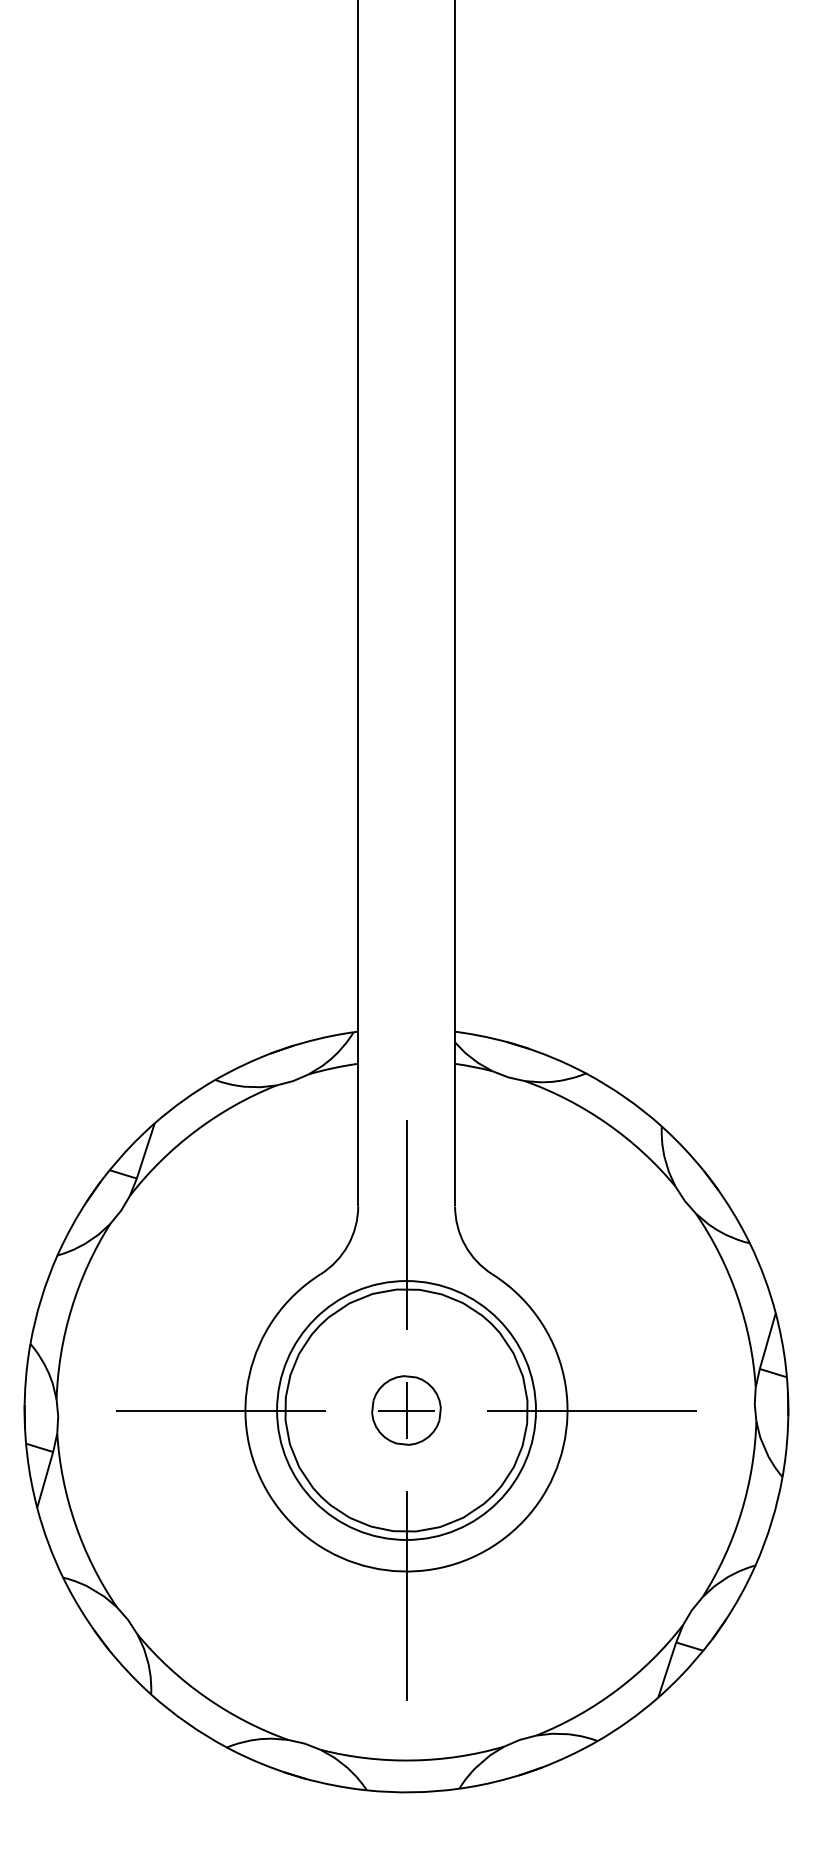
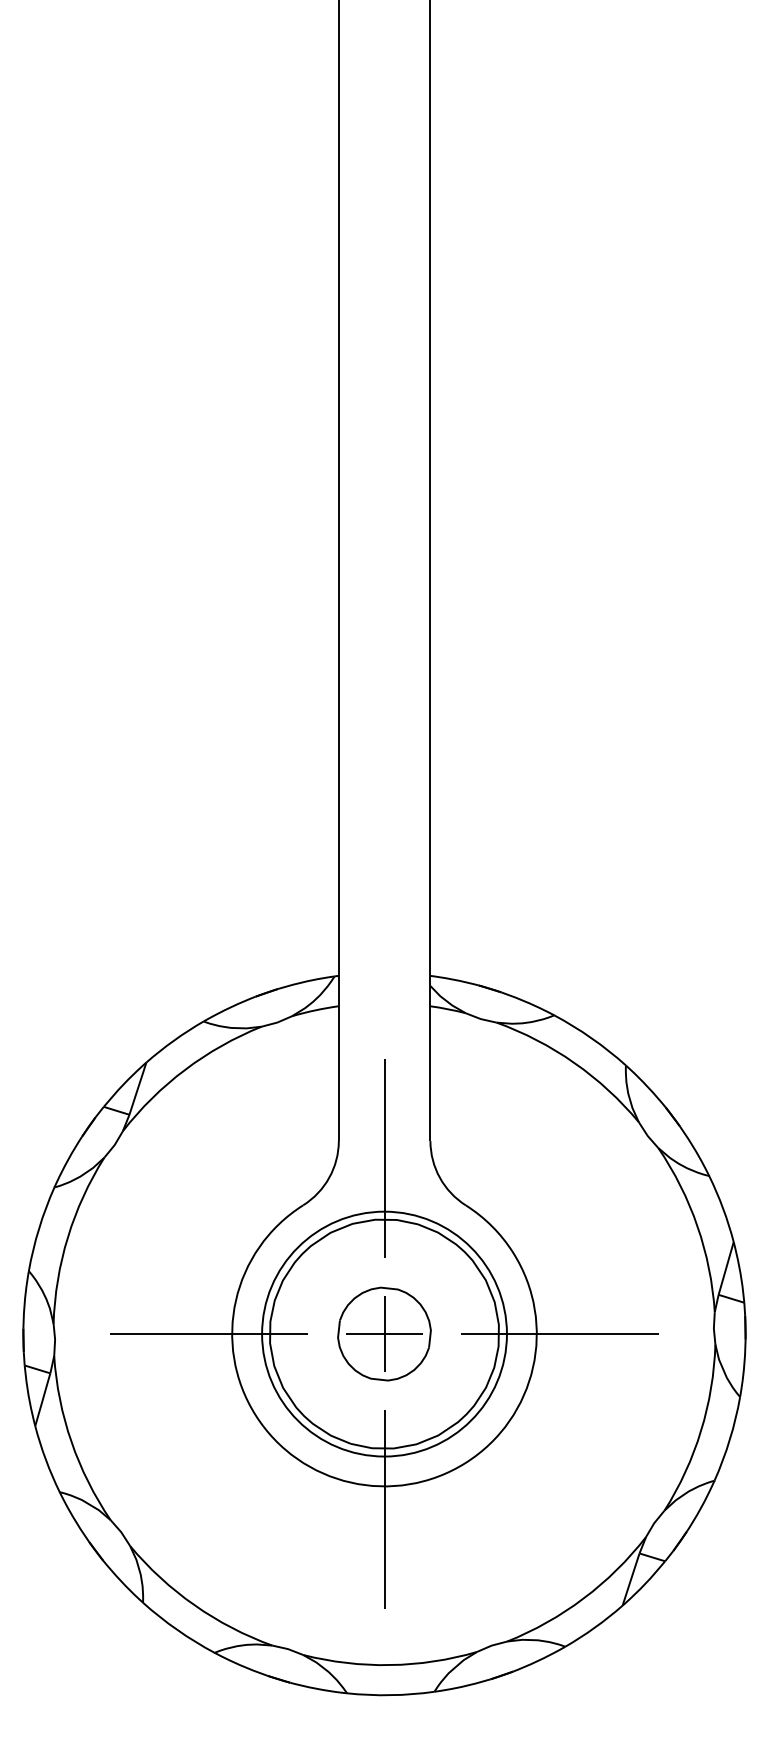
part: (406, 1410) -> (384, 1334), size x1.43

